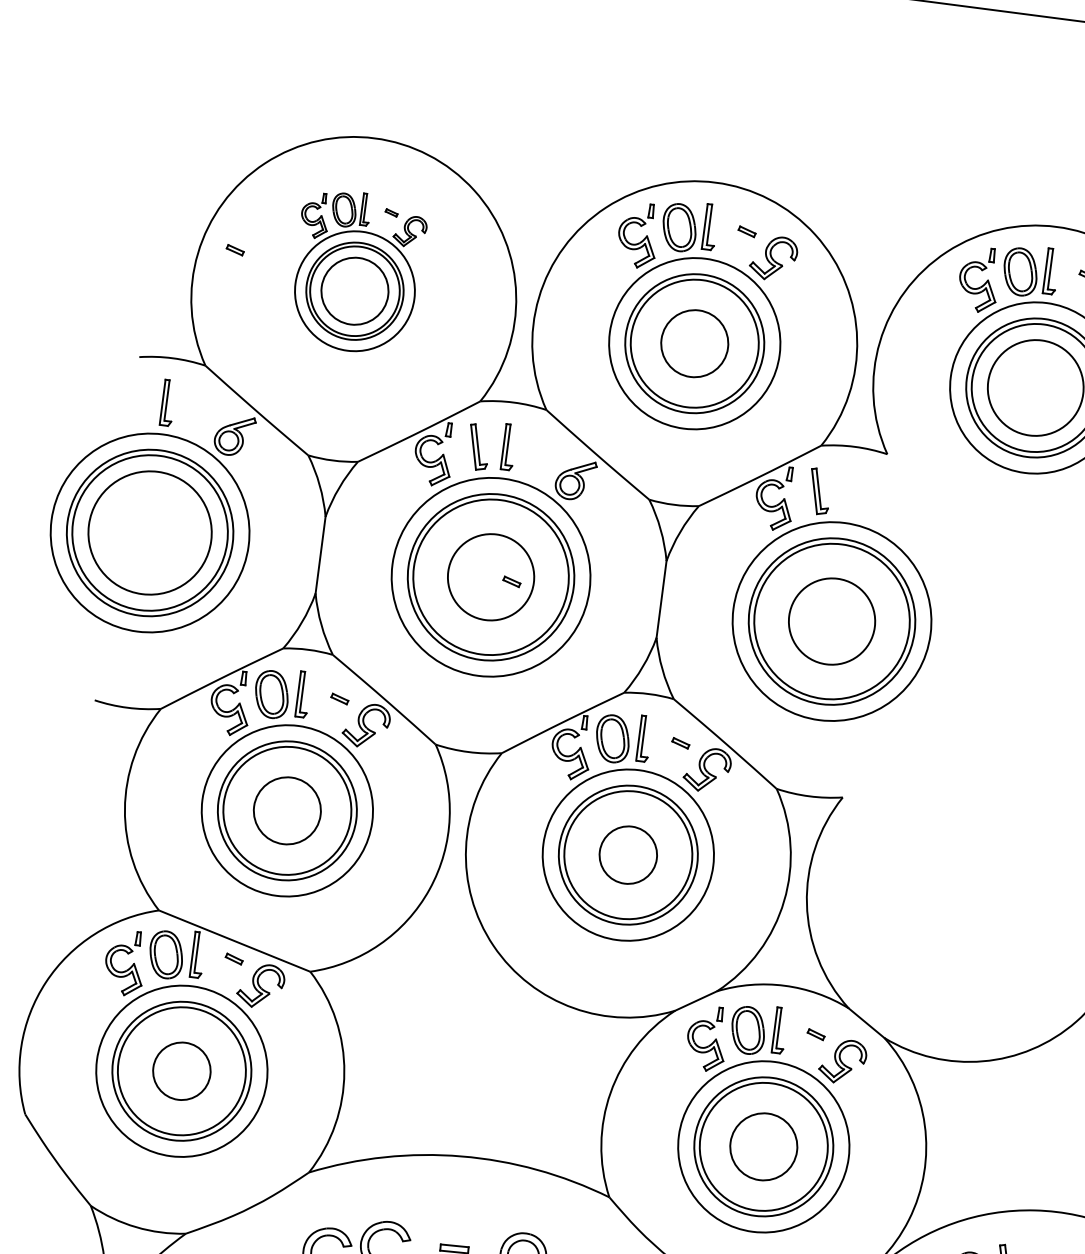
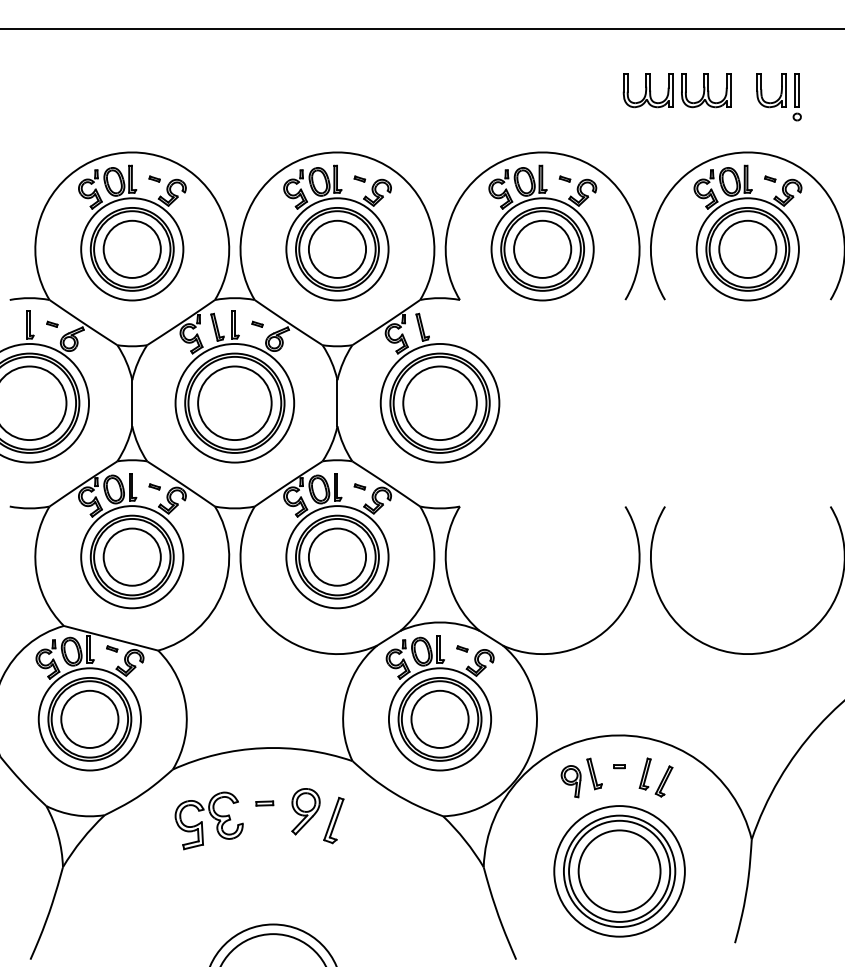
part: (235, 248) -> (52, 323), moved
part: (357, 271) -> (132, 232), size x1.43
circle: (695, 342) -> (337, 248), size x1.43
circle: (490, 577) -> (234, 403), size x1.43
part: (512, 580) -> (257, 323), moved
circle: (831, 621) -> (439, 403), size x1.43
circle: (286, 809) -> (131, 556), size x1.43
circle: (628, 854) -> (337, 556), size x1.67
circle: (181, 1069) -> (89, 718), size x1.67
circle: (763, 1145) -> (439, 718), size x1.43

